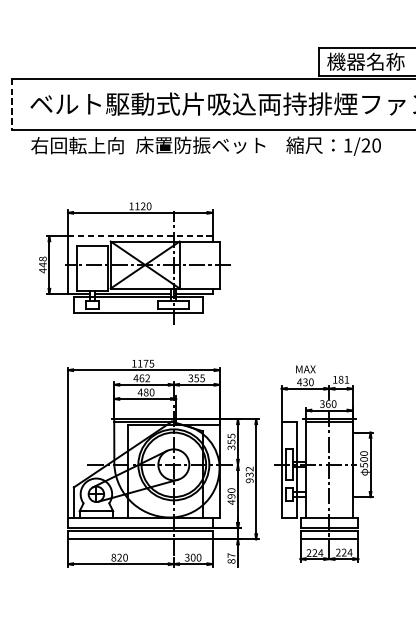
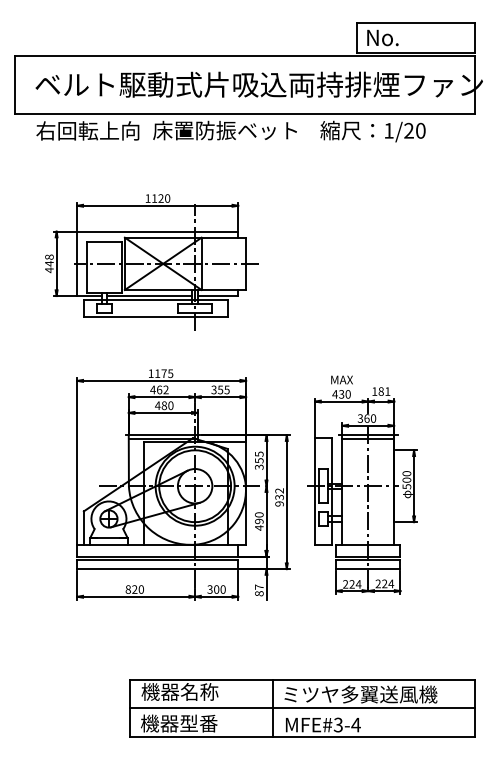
text: (365, 61) -> (408, 37), 機器名称 -> No.
line: (11, 104) -> (14, 85), dashed -> solid
line: (140, 235) -> (158, 231), dashed -> solid

